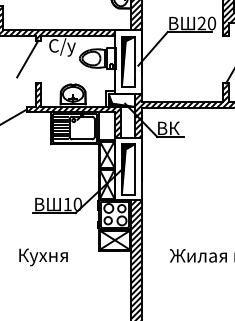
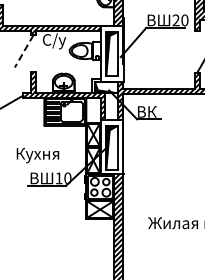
line: (28, 59) -> (24, 51), solid -> dashed
text: (43, 257) -> (37, 155), moved

